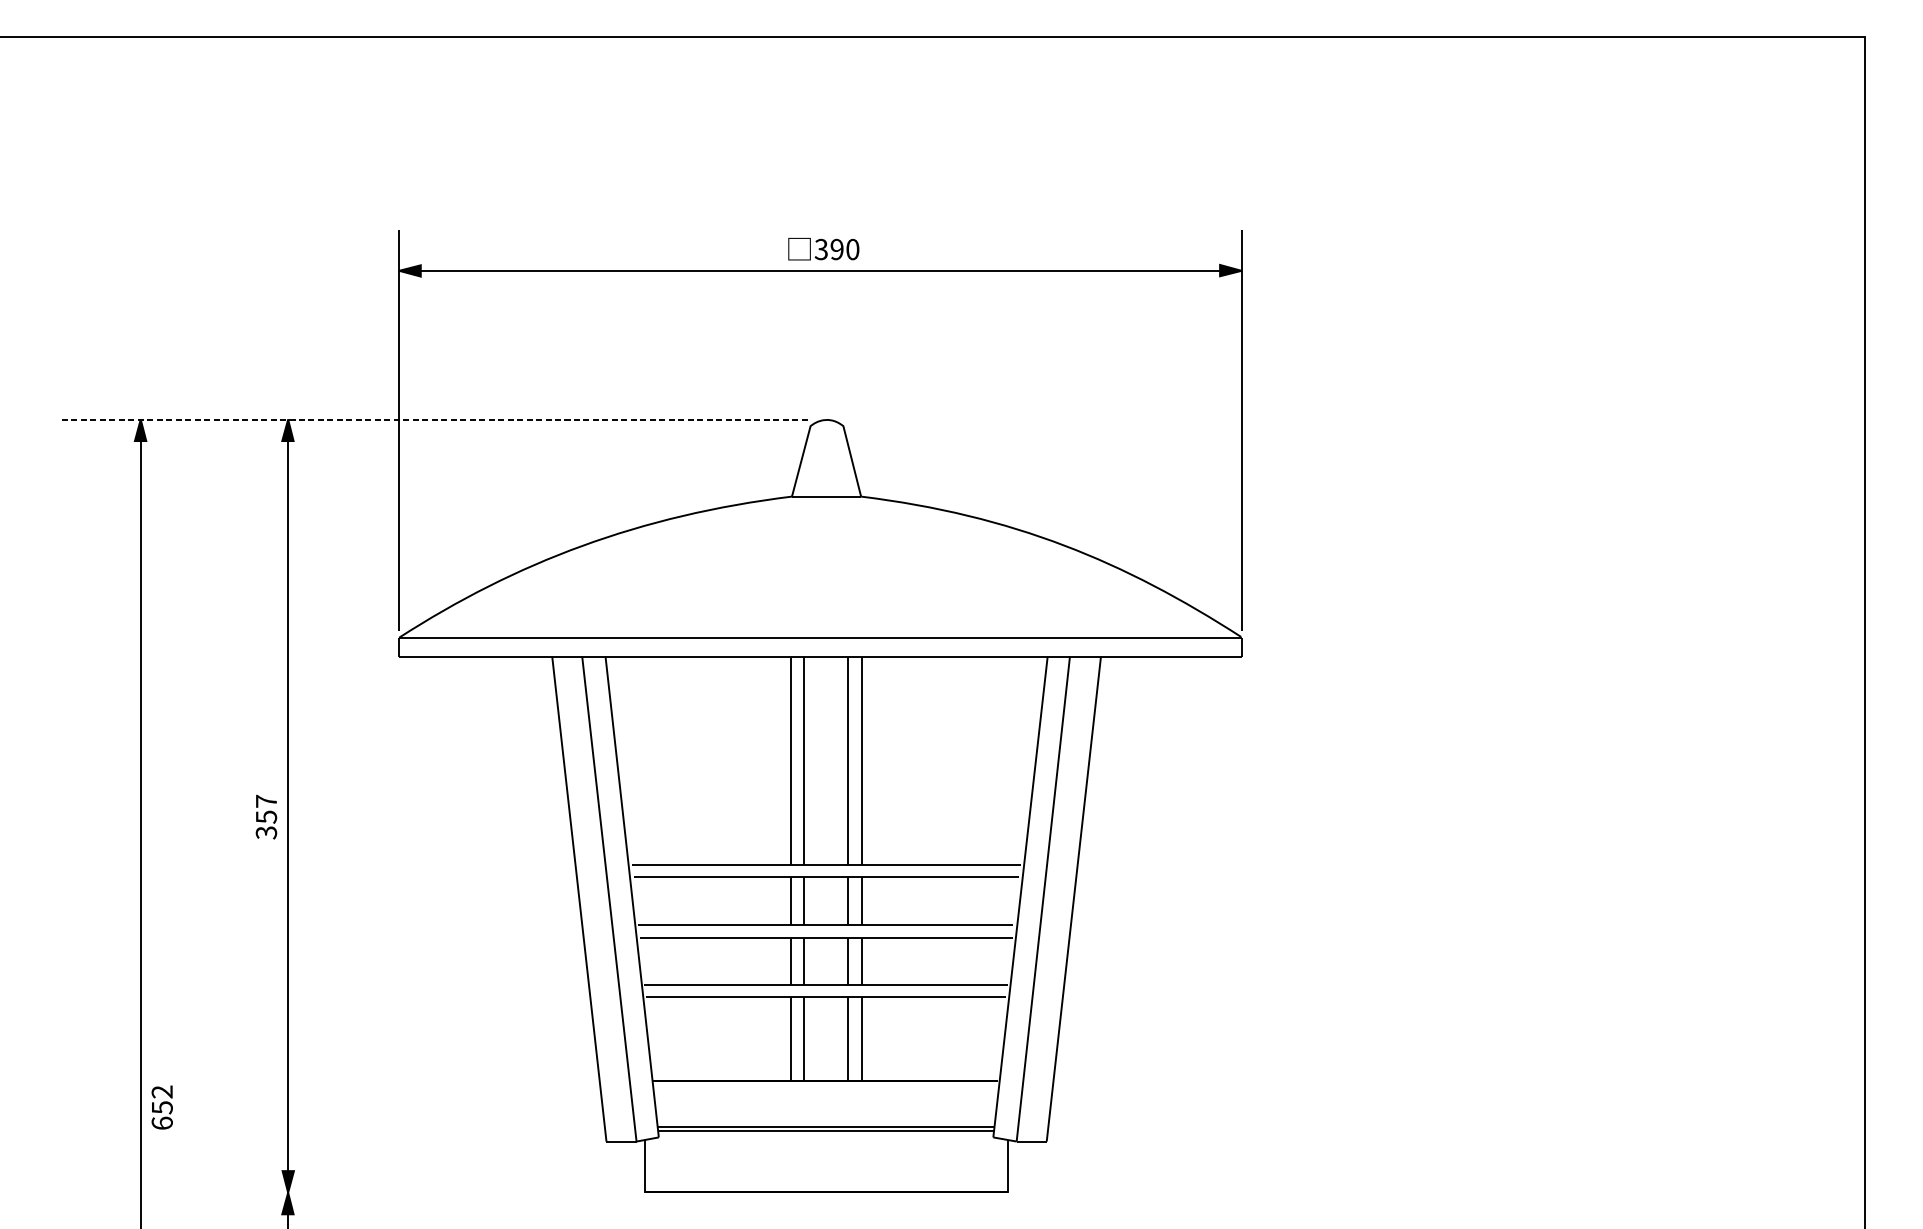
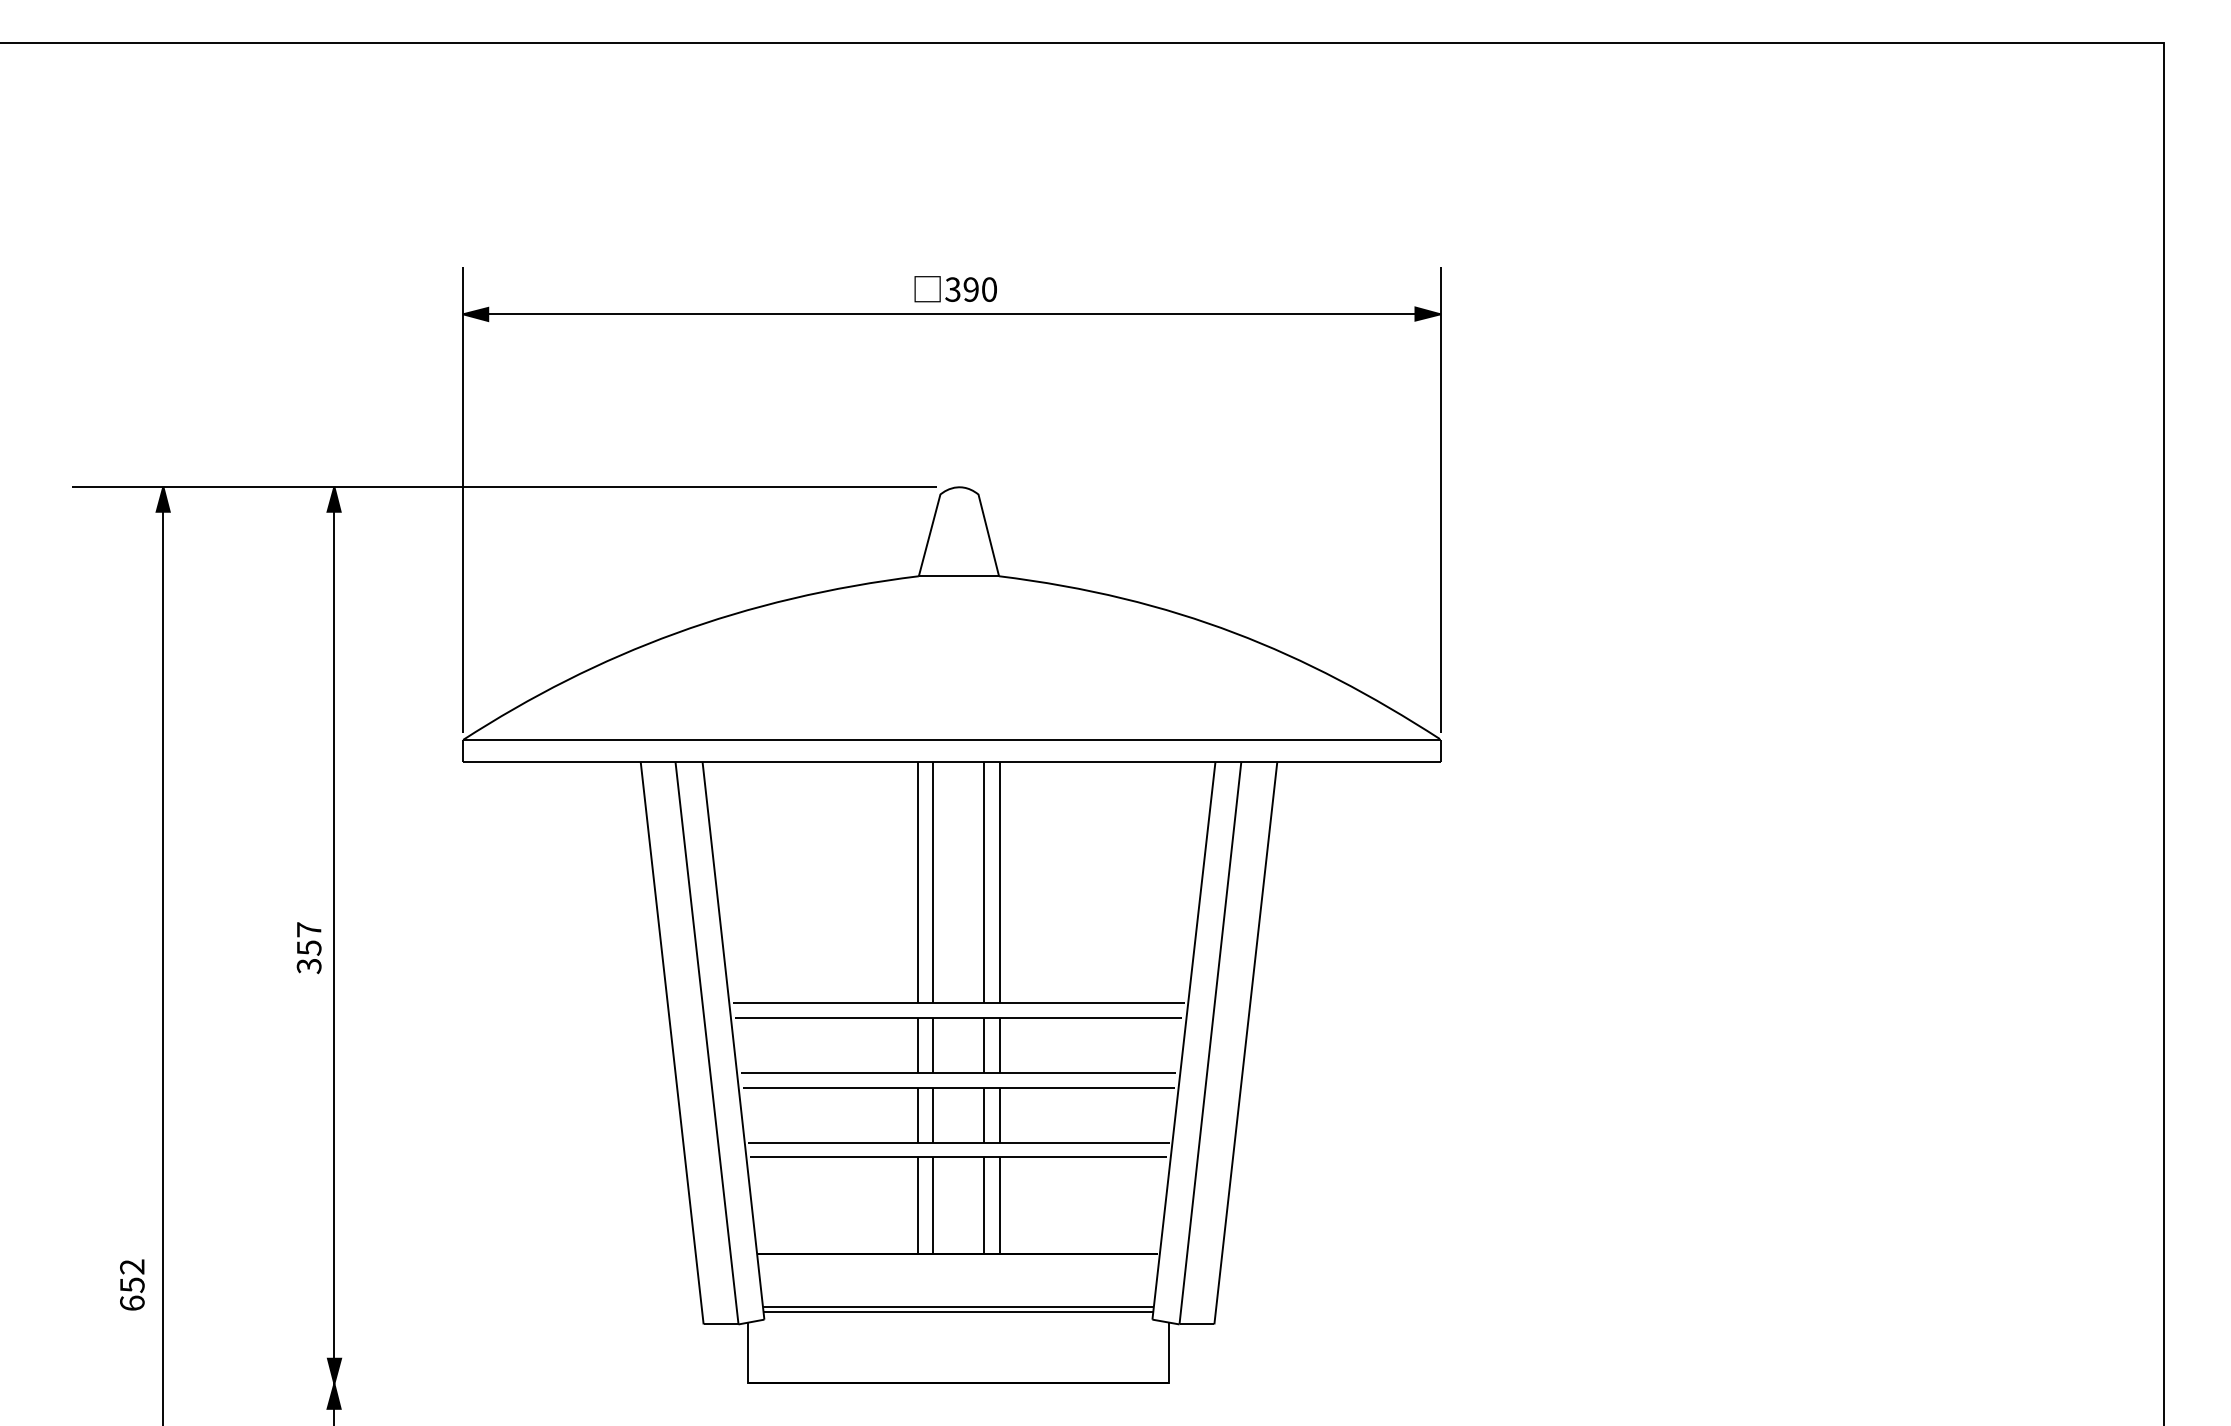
line: (434, 419) -> (504, 486), dashed -> solid
part: (162, 1107) -> (132, 1284), moved

